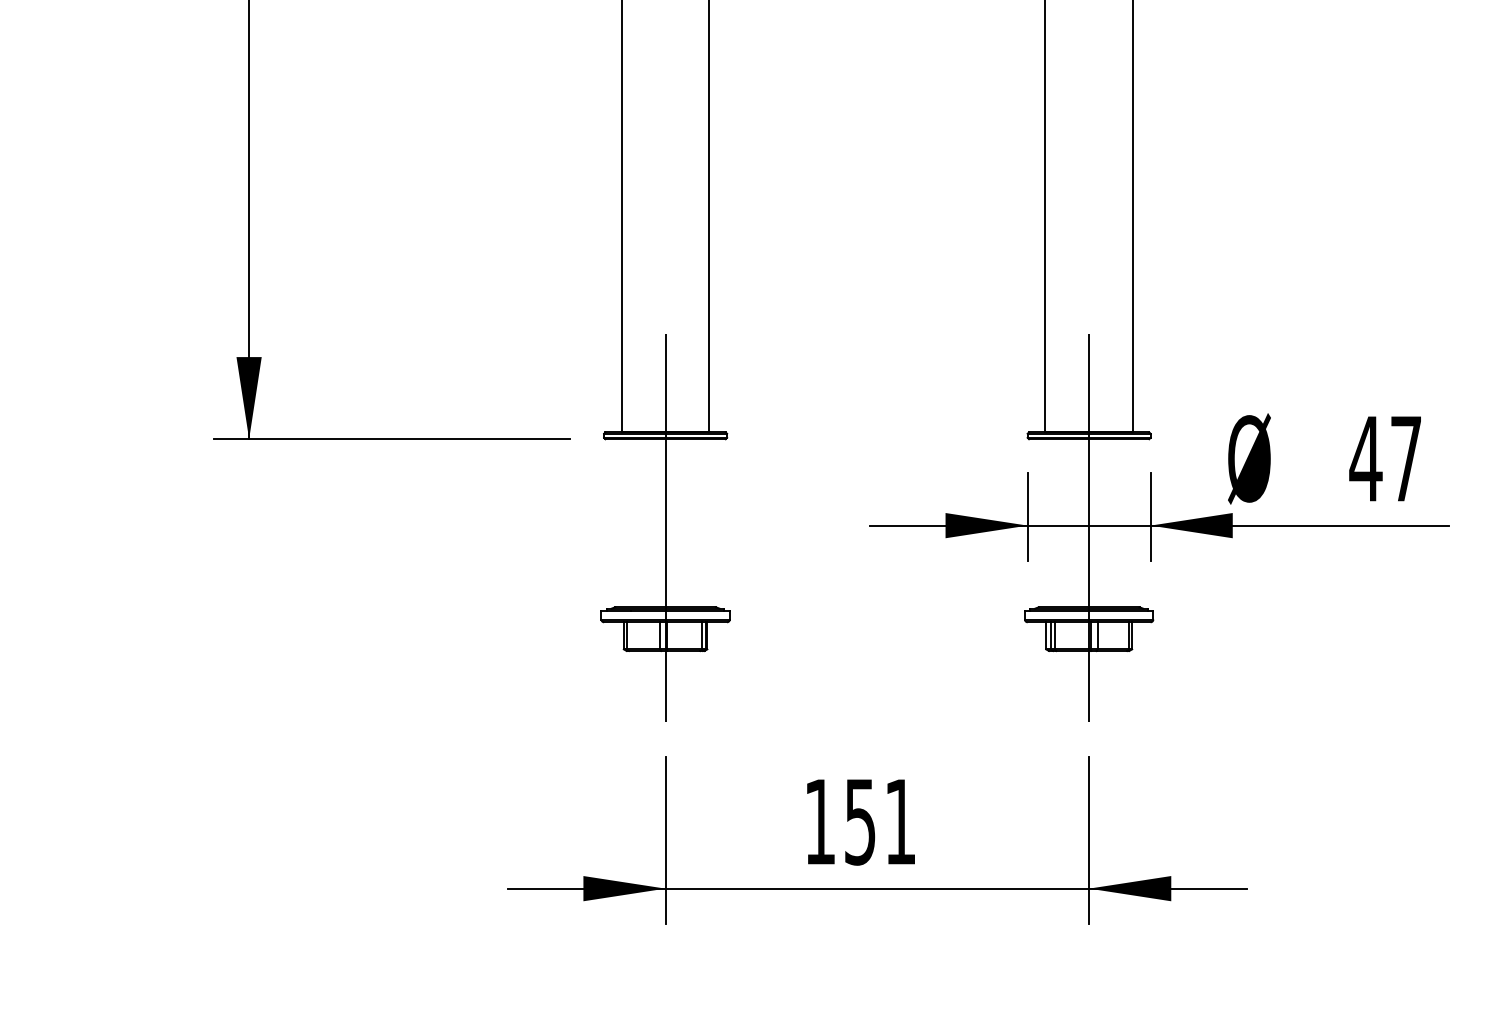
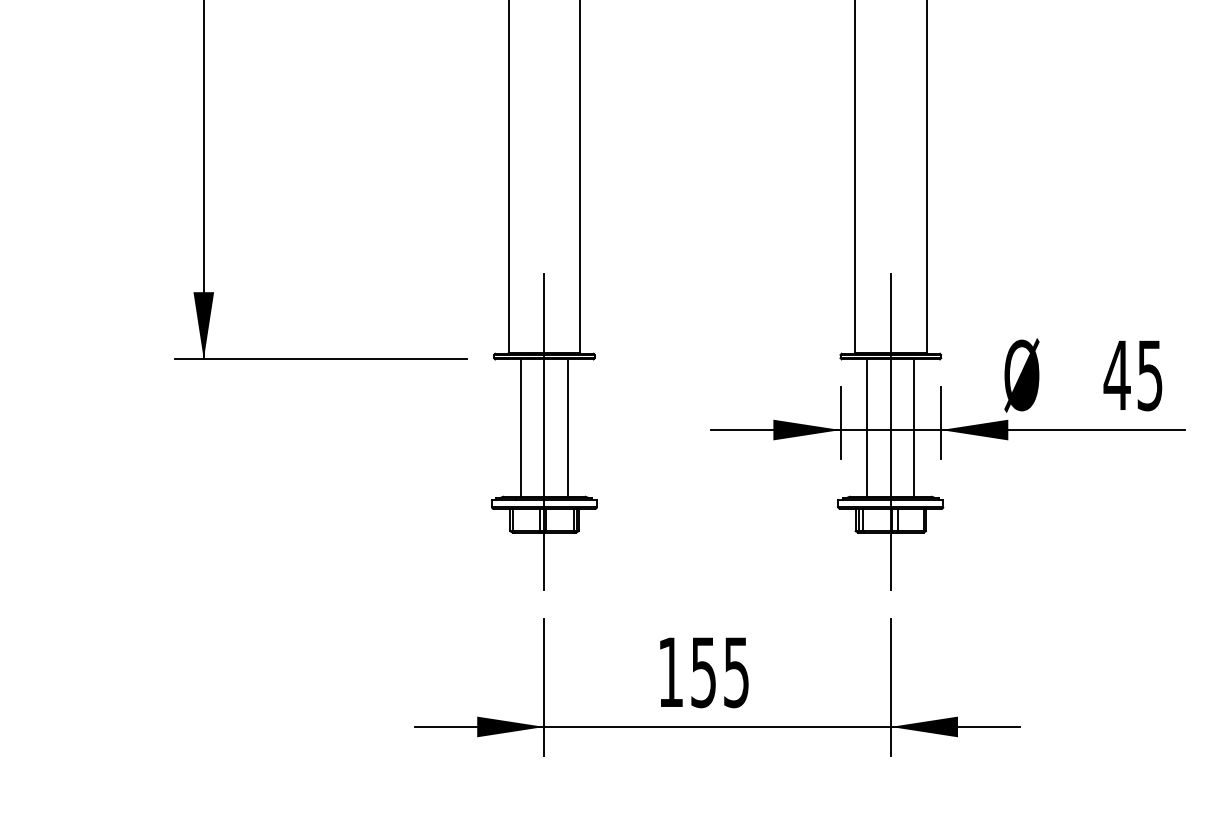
text: (1405, 458) -> (1149, 375), 47 -> 45
line: (636, 522) -> (520, 427), added
line: (693, 522) -> (567, 427), added
line: (1060, 522) -> (867, 427), added
line: (1118, 522) -> (914, 427), added
text: (900, 822) -> (736, 672), 151 -> 155

